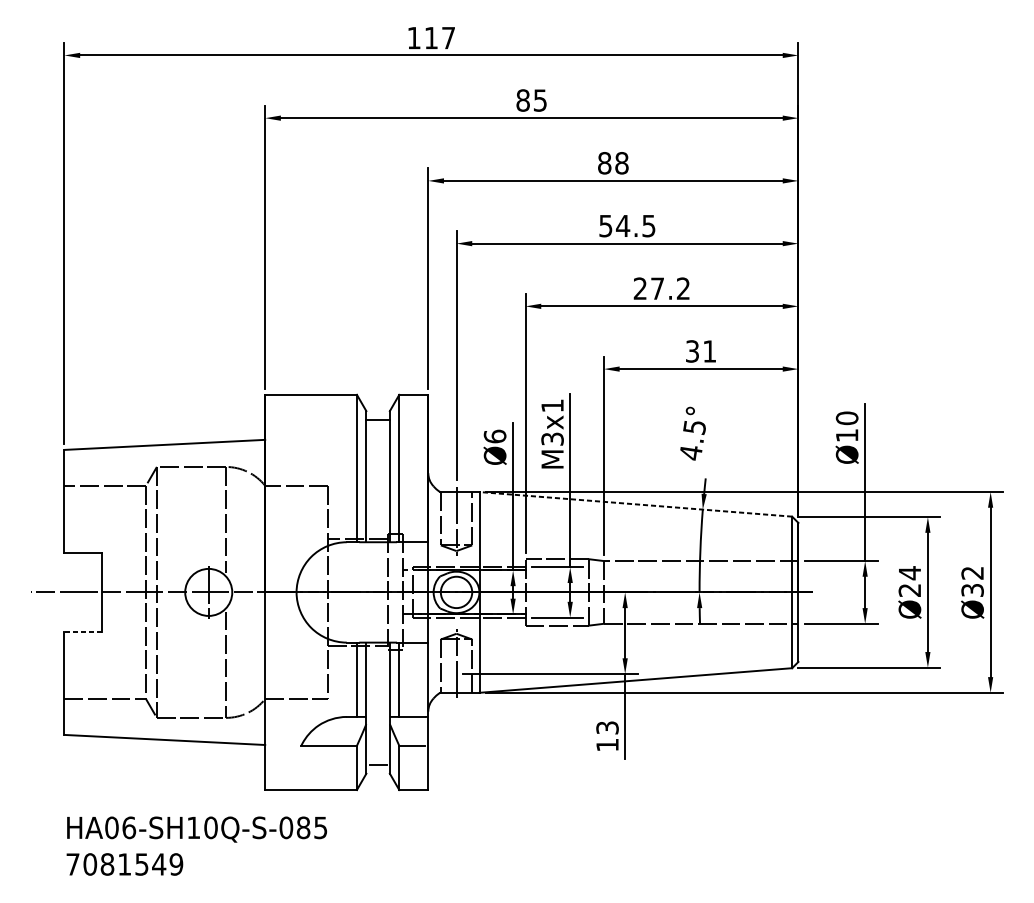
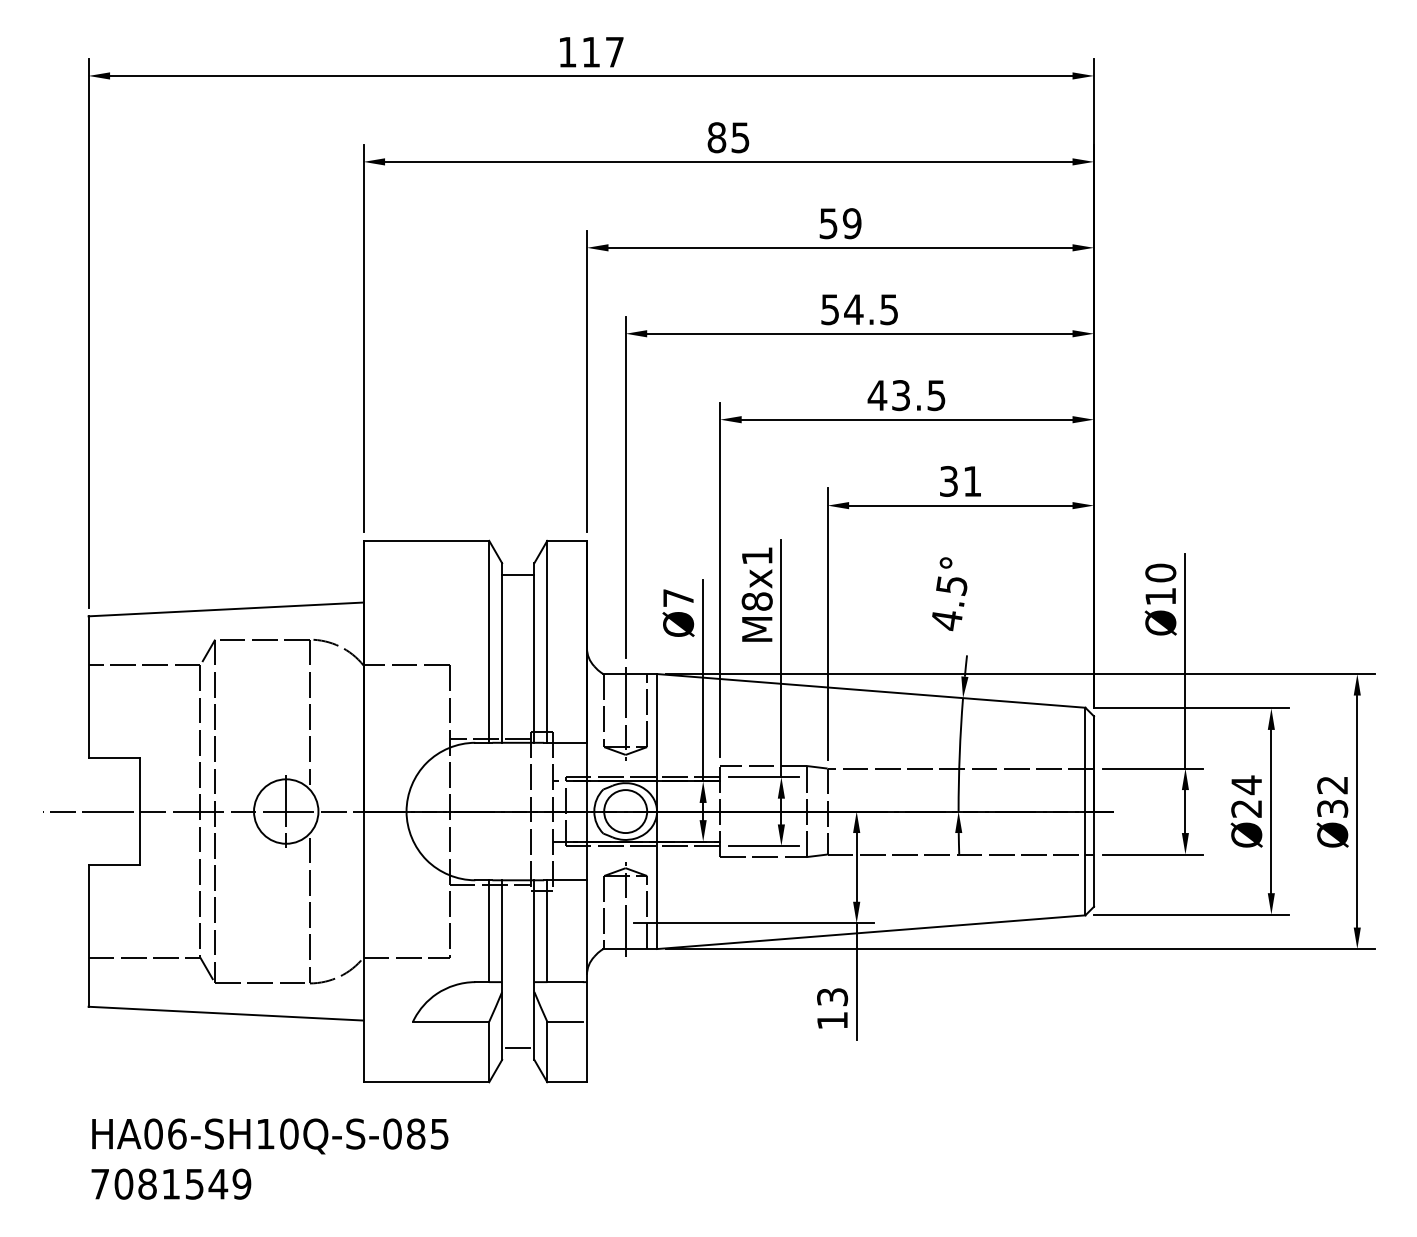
text: (613, 163) -> (840, 223), 88 -> 59
text: (661, 288) -> (906, 395), 27.2 -> 43.5
text: (495, 436) -> (678, 597), Ø6 -> Ø7
text: (552, 439) -> (756, 601), M3x1 -> M8x1
line: (635, 504) -> (871, 690), dashed -> solid
line: (83, 631) -> (114, 865), dashed -> solid

